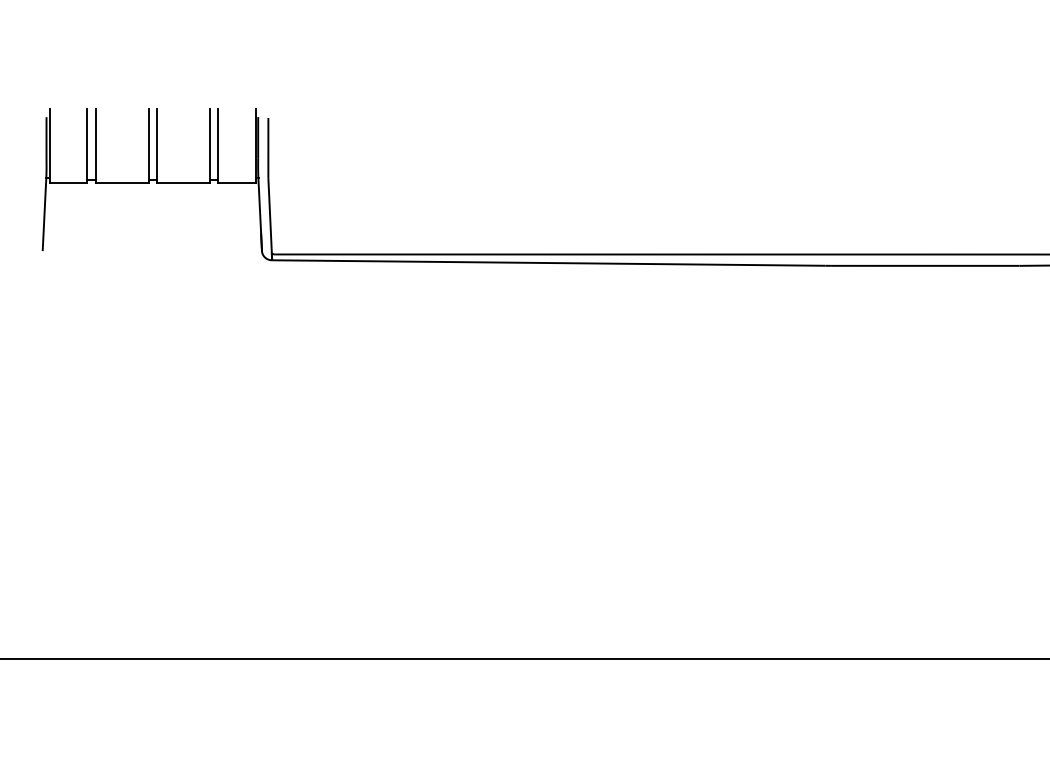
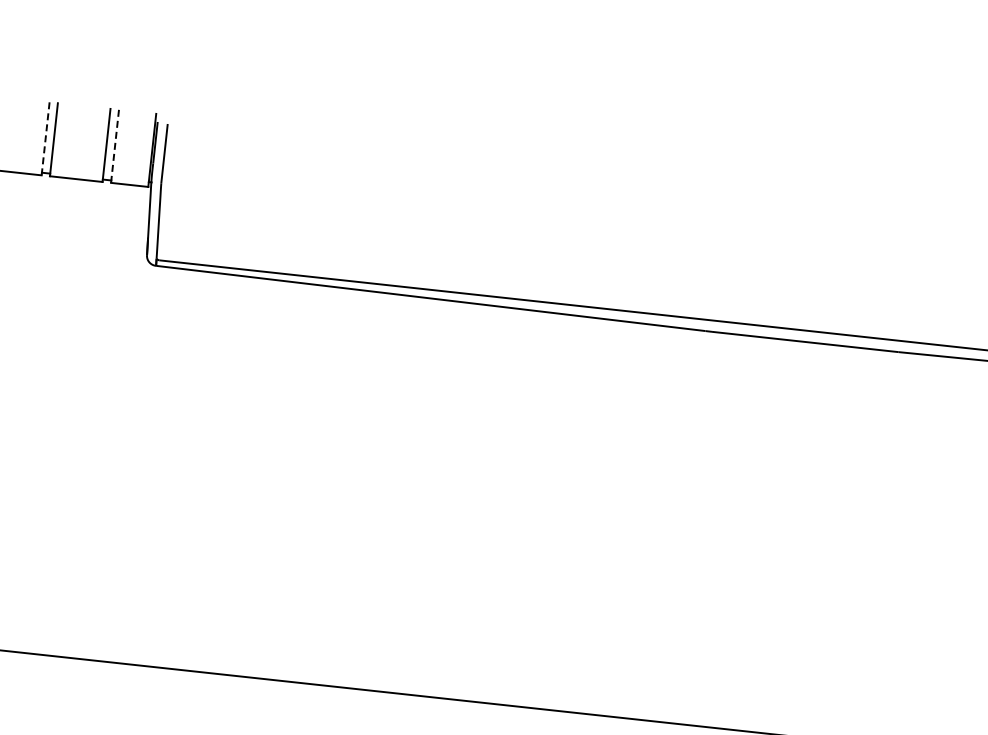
line: (148, 145) -> (45, 138), solid -> dashed
line: (218, 145) -> (115, 145), solid -> dashed

